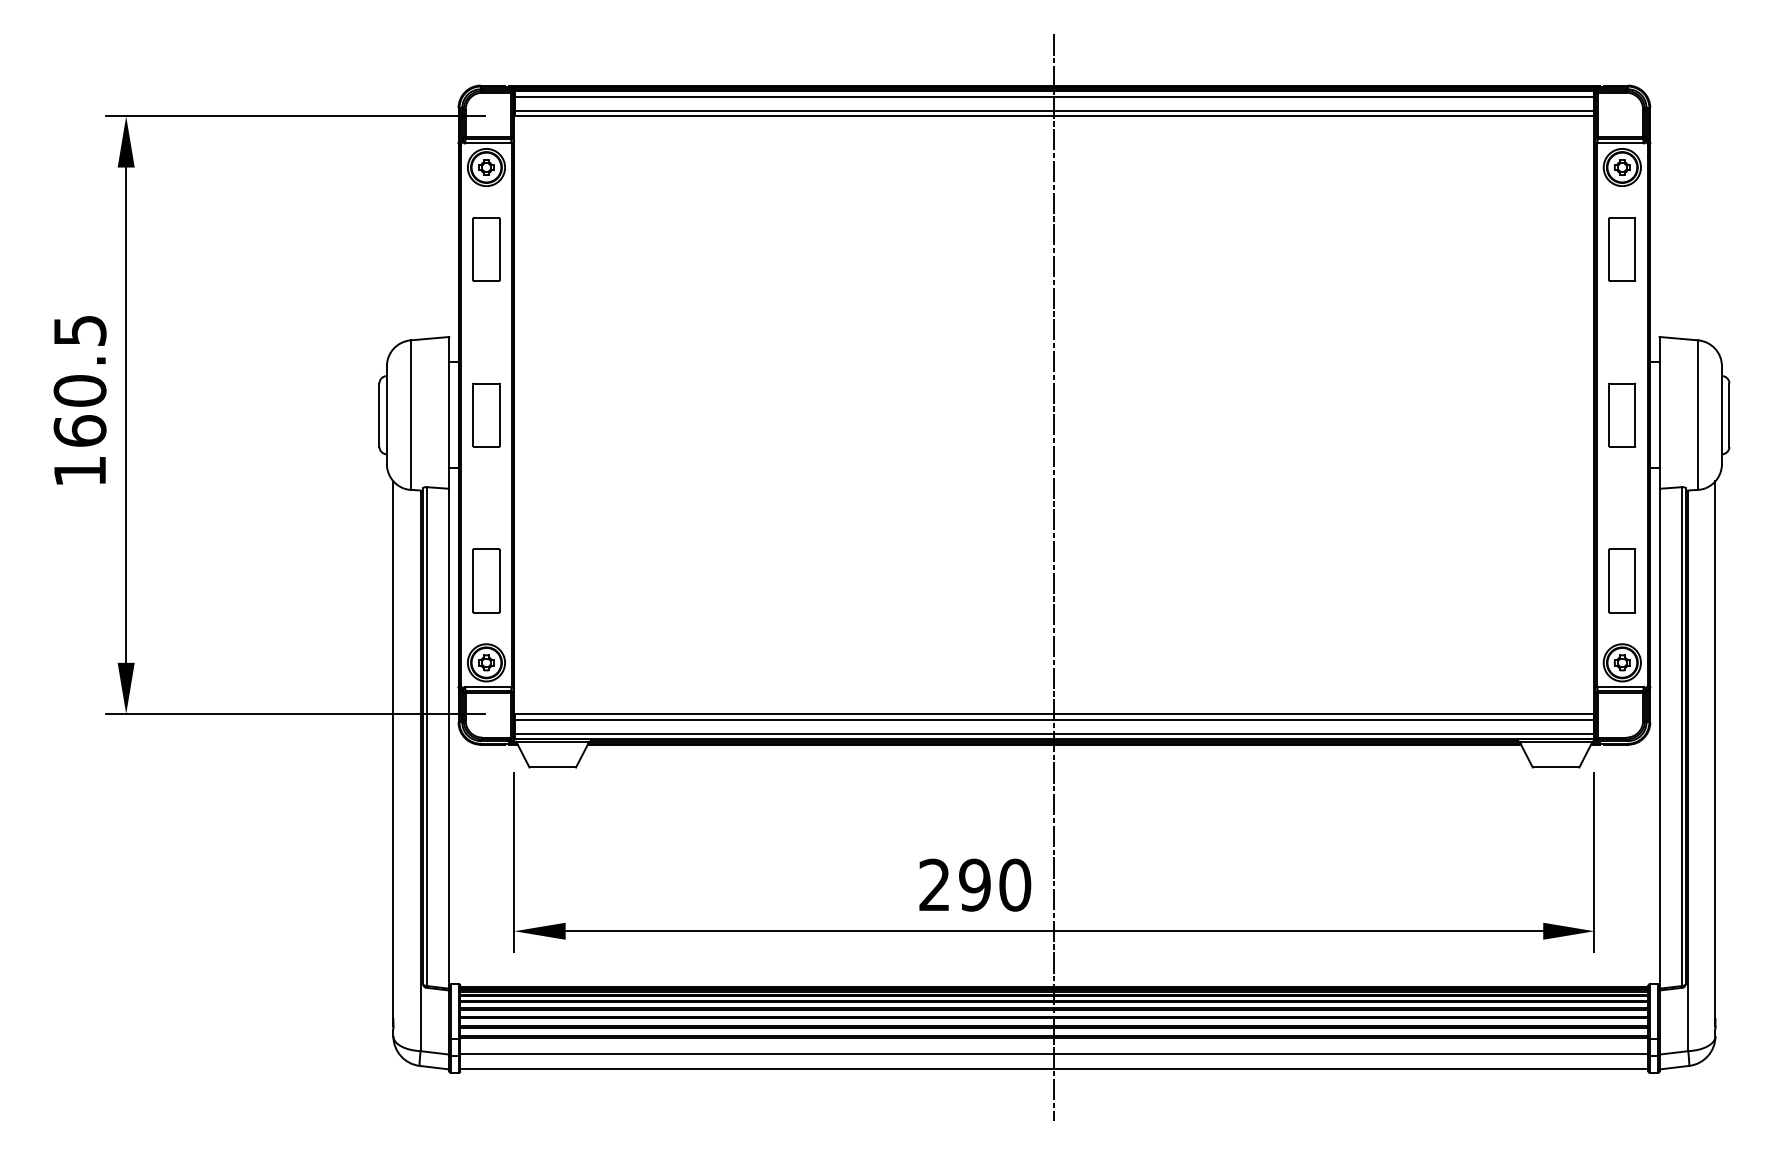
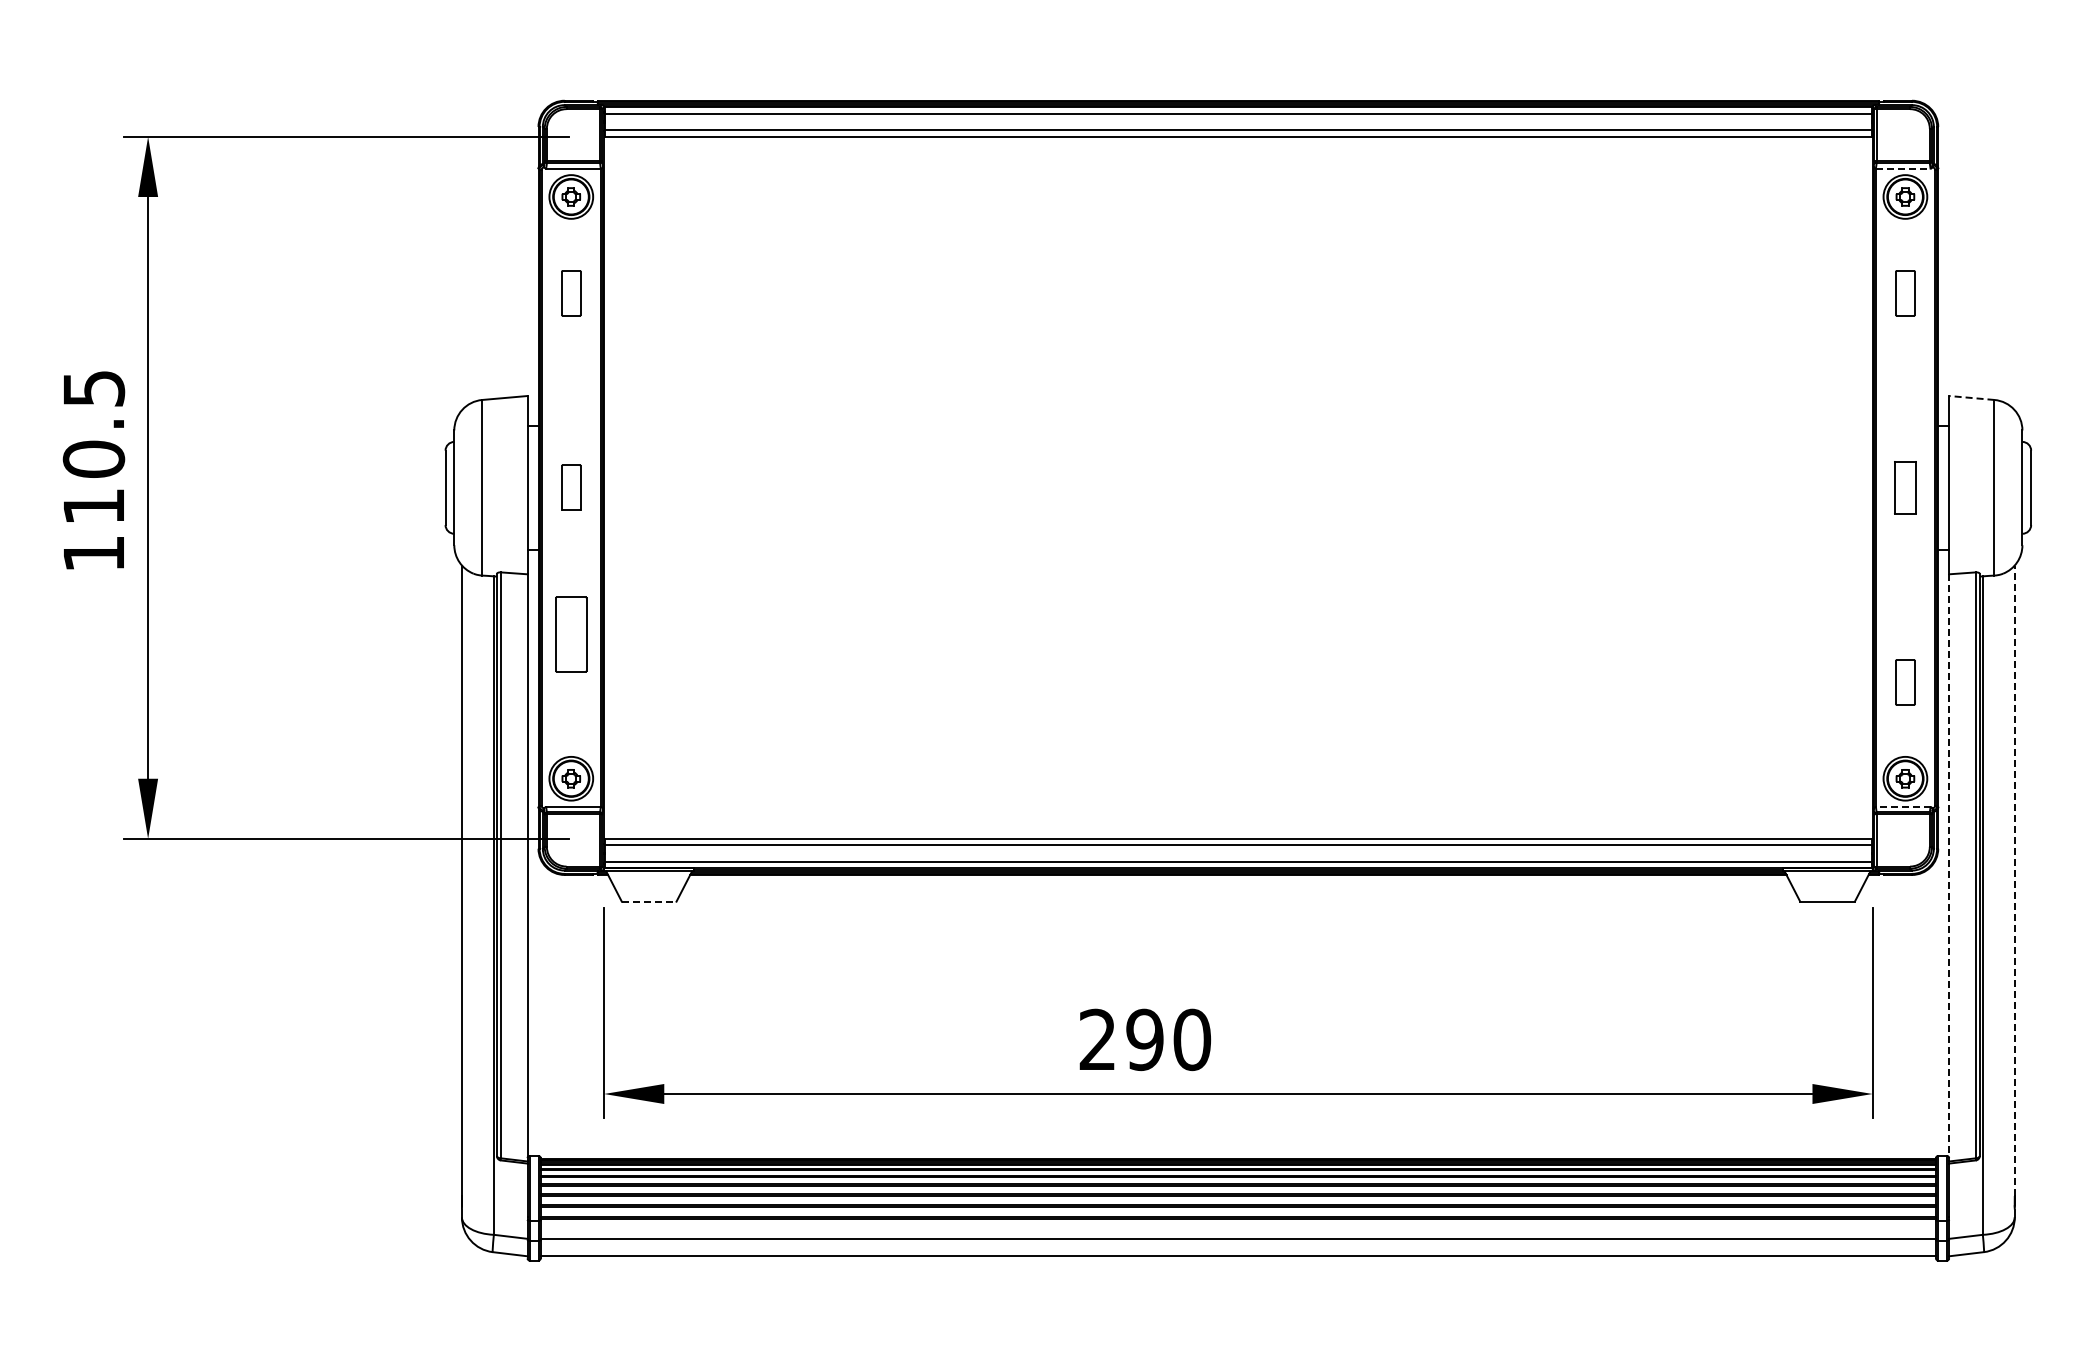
line: (1620, 143) -> (1903, 168), solid -> dashed
part: (486, 249) -> (571, 293), size x0.6
part: (1622, 249) -> (1905, 293), size x0.6
line: (1678, 338) -> (1971, 397), solid -> dashed
part: (486, 414) -> (571, 487), size x0.6
part: (1622, 414) -> (1905, 487), size x0.7
text: (79, 430) -> (93, 505), 160.5 -> 110.5
line: (1054, 577) -> (1238, 678), removed
part: (486, 580) -> (571, 634), moved
part: (1622, 580) -> (1905, 682), size x0.6
line: (1619, 687) -> (1902, 807), solid -> dashed
line: (1659, 738) -> (1949, 867), solid -> dashed
line: (1715, 749) -> (2014, 880), solid -> dashed
line: (553, 767) -> (649, 901), solid -> dashed

